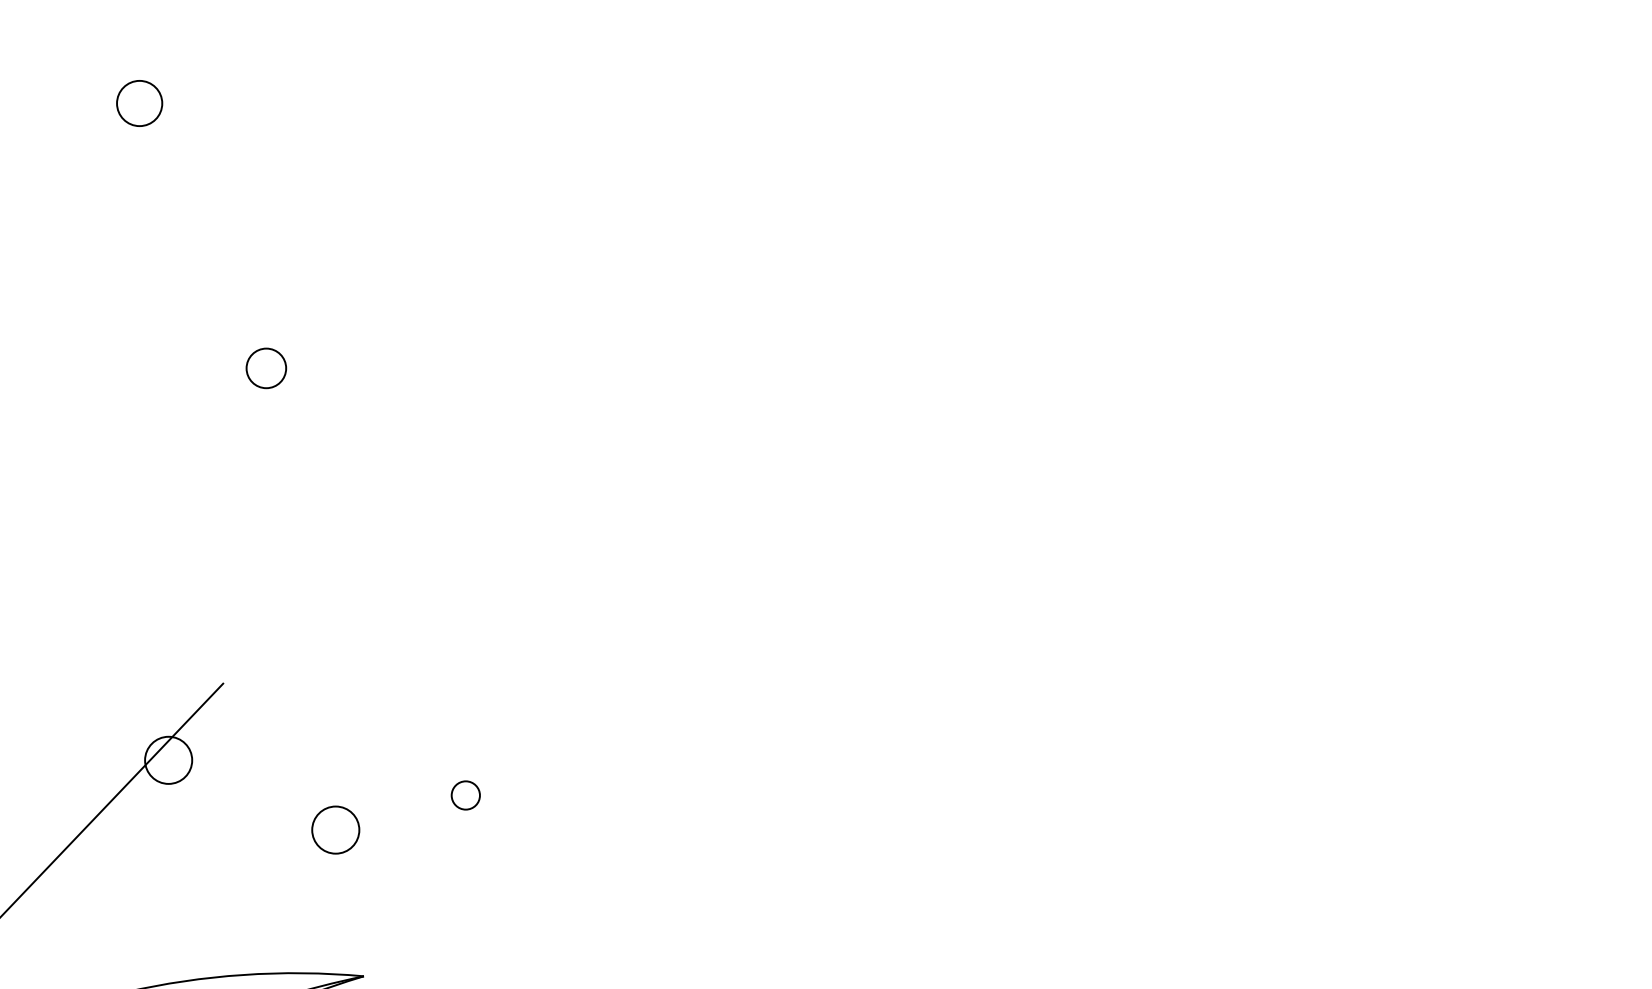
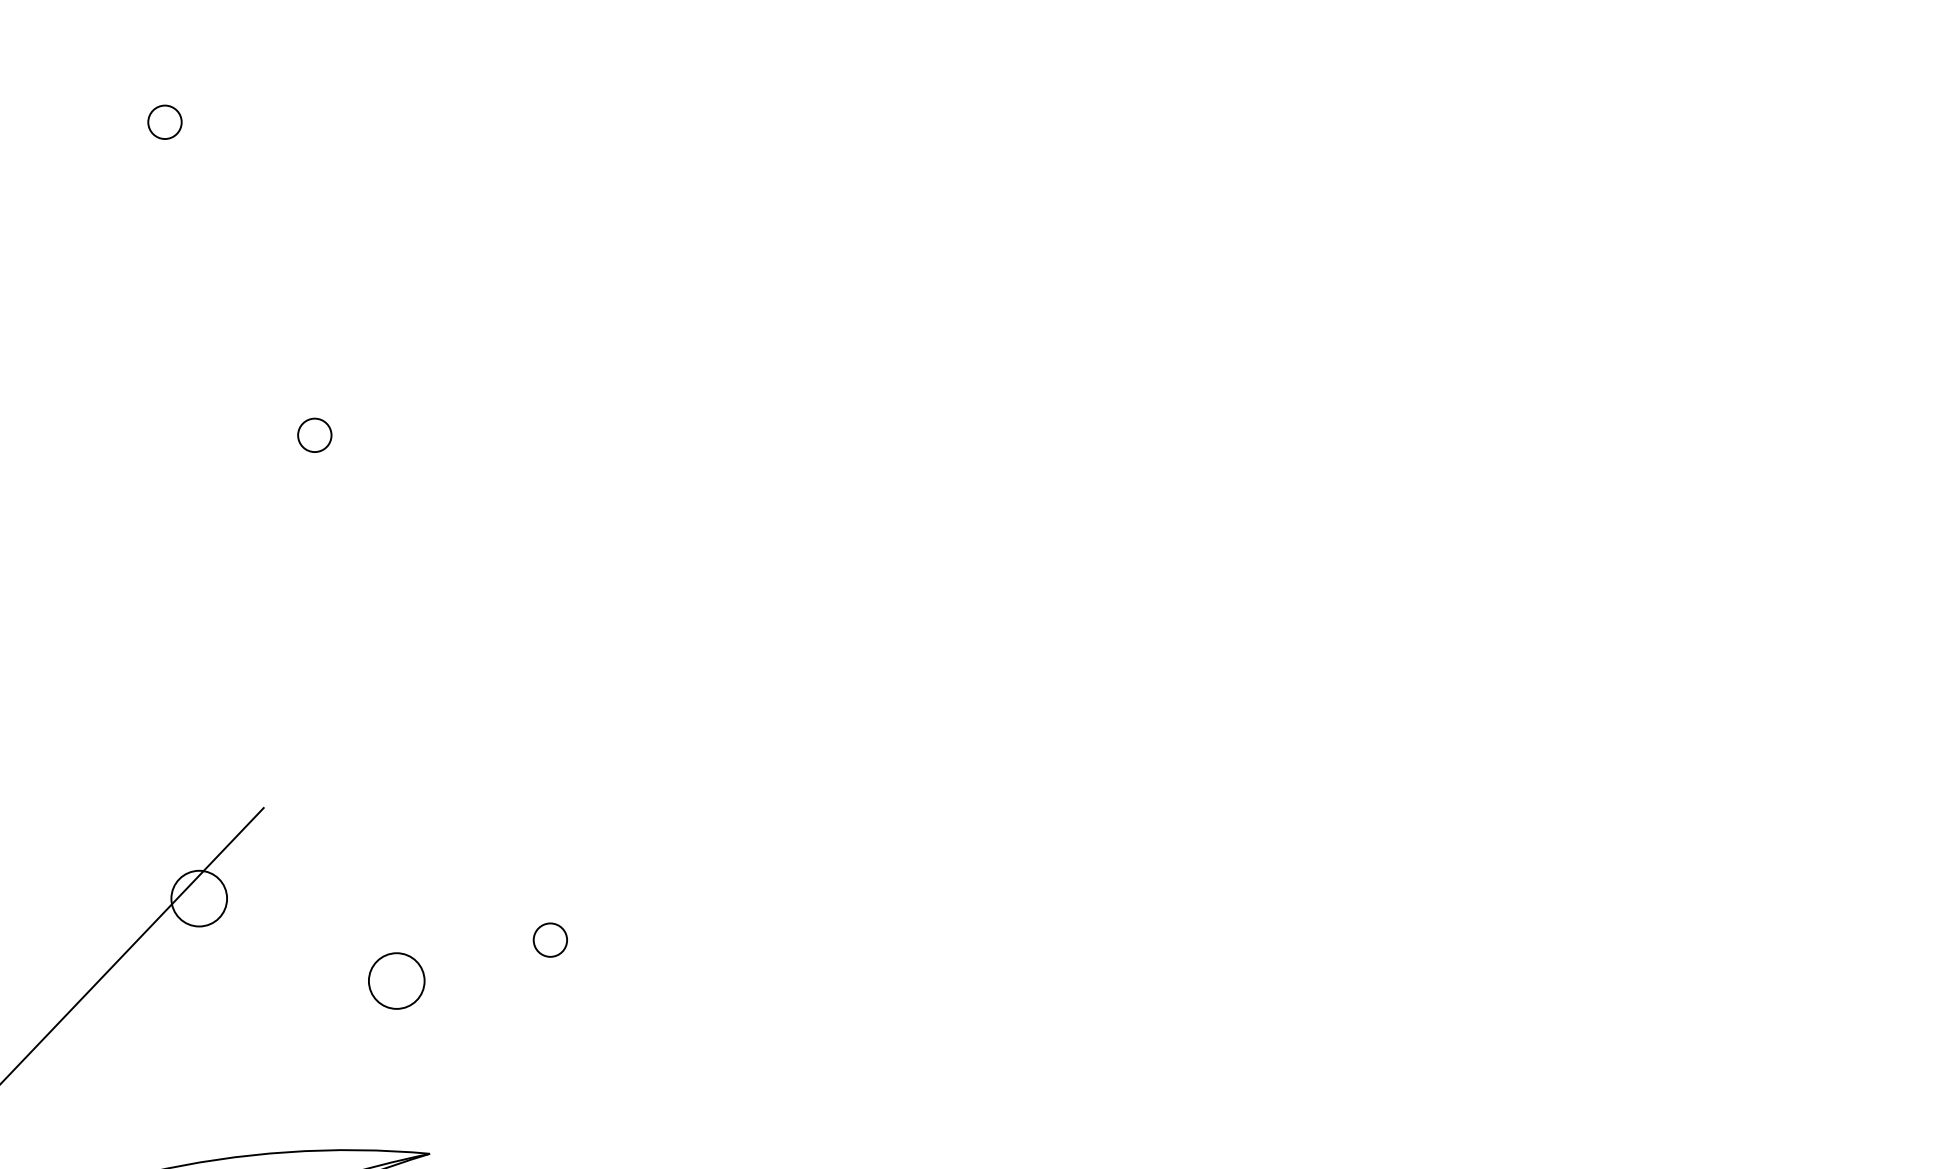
circle: (139, 102) -> (164, 121), size x0.62
circle: (266, 367) -> (314, 434), size x0.71

